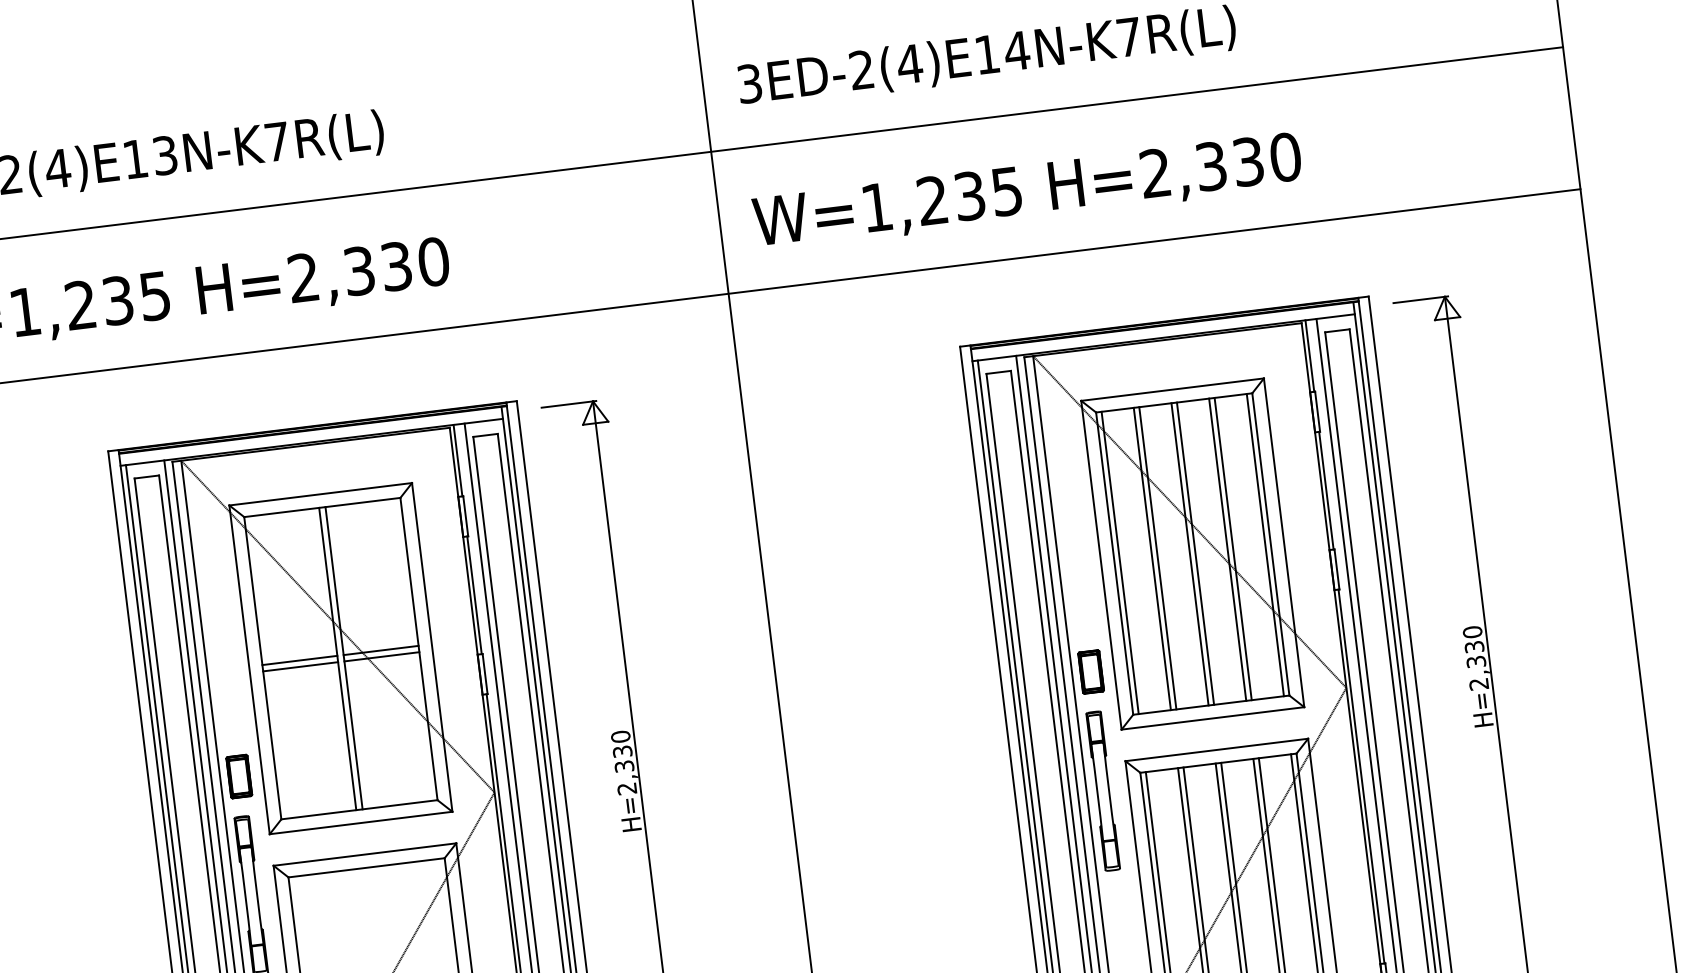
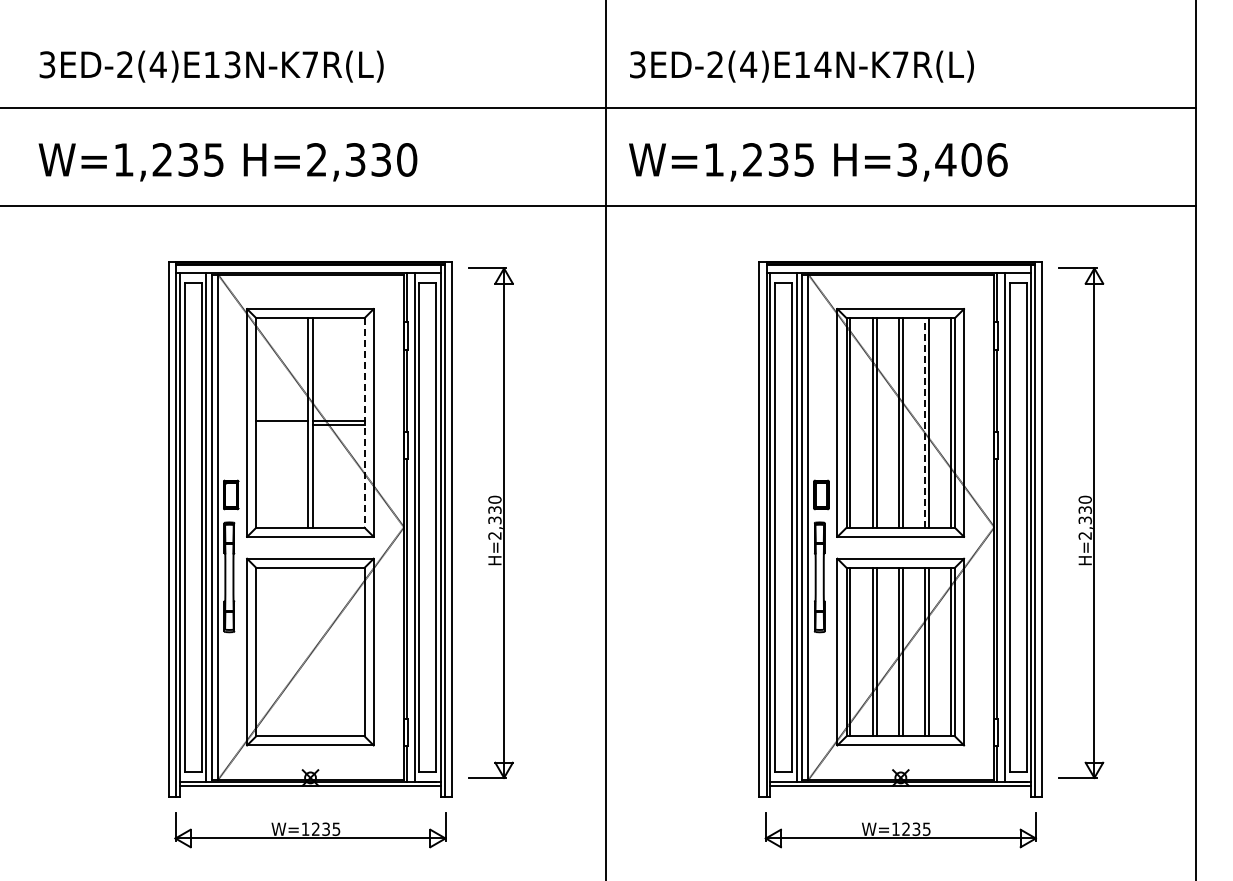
text: (1220, 164) -> (952, 159), H=2,330 -> H=3,406
line: (1226, 549) -> (924, 422), solid -> dashed
line: (418, 648) -> (364, 422), solid -> dashed
line: (301, 667) -> (282, 425), removed

